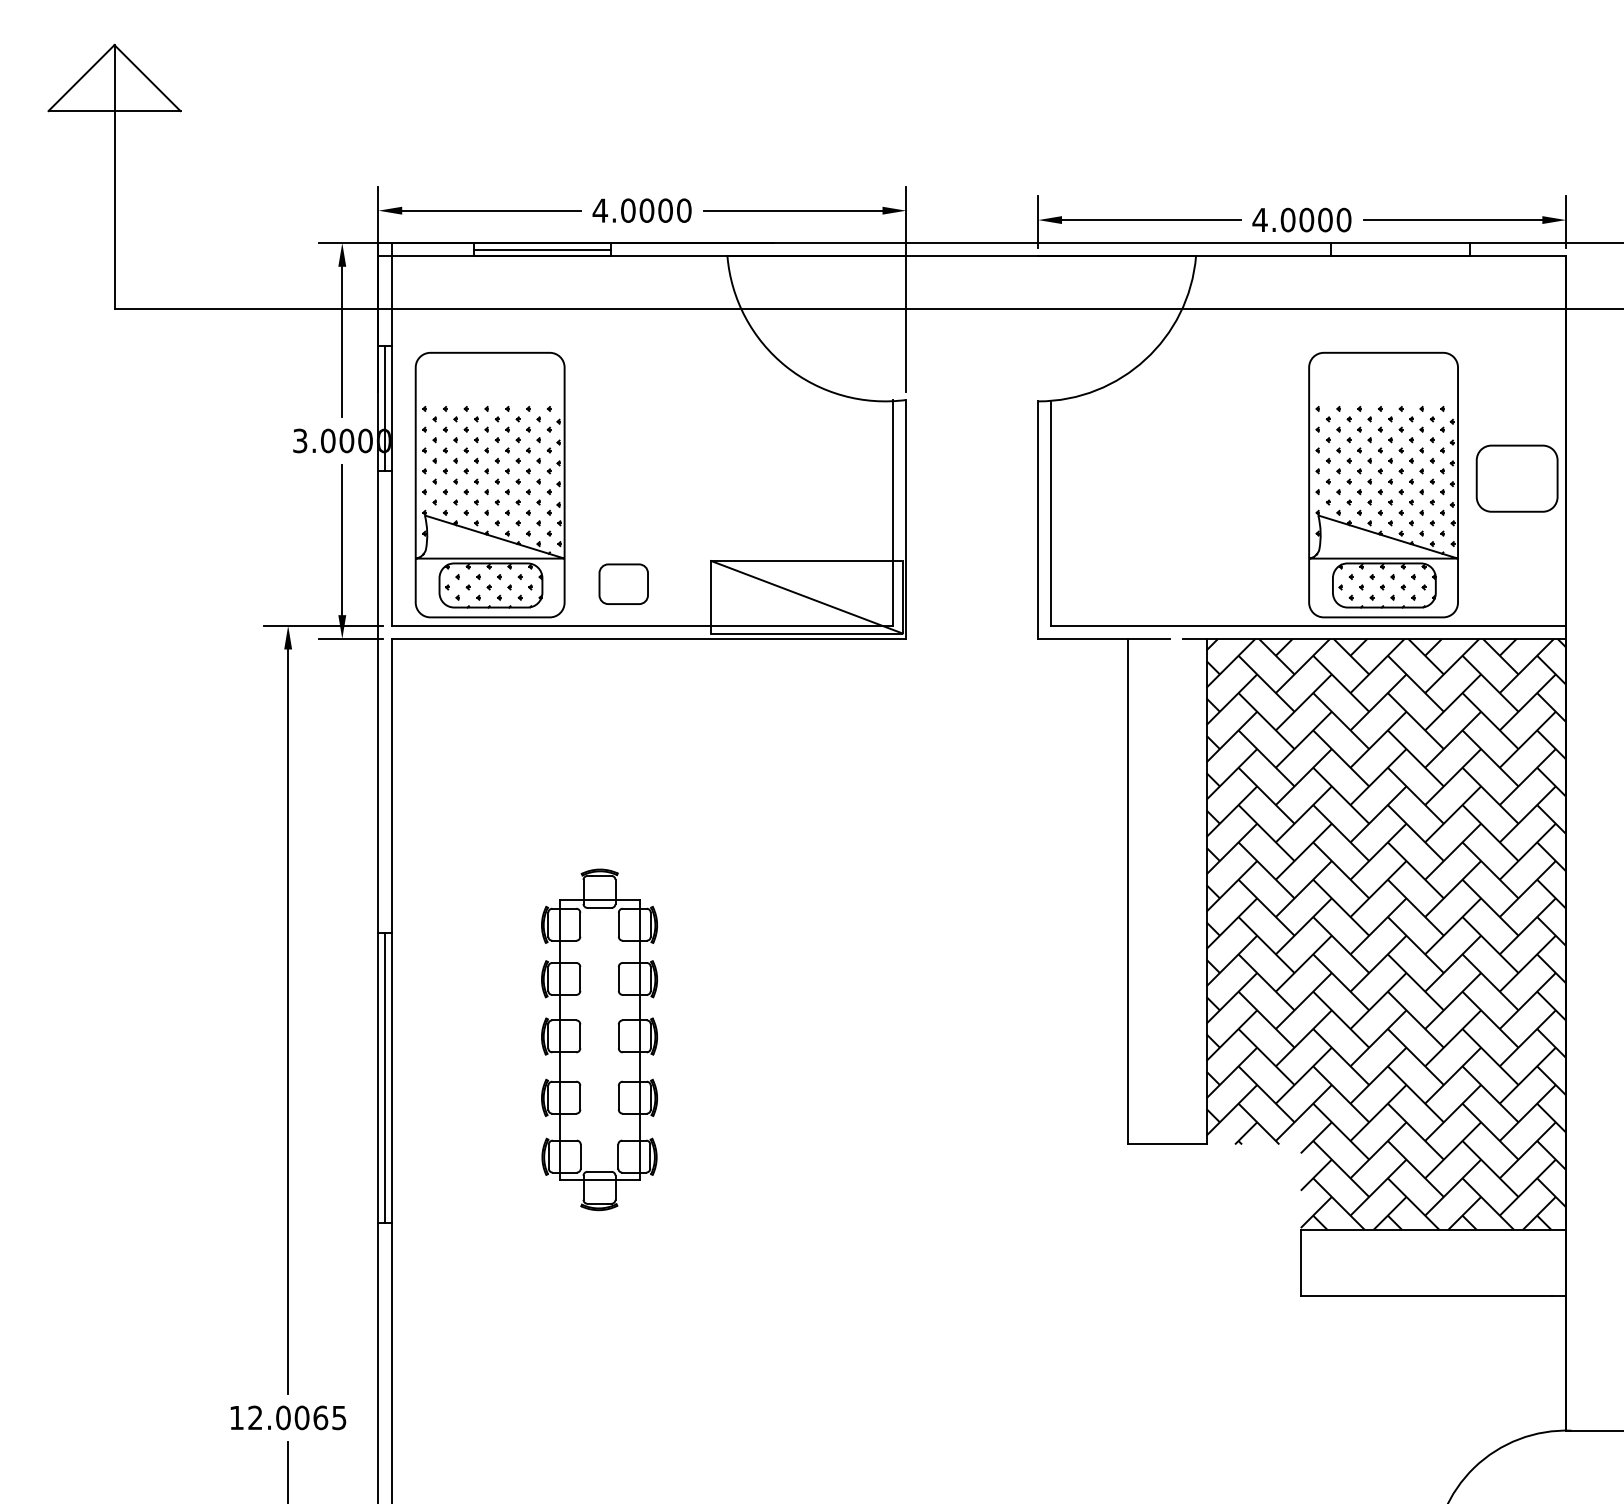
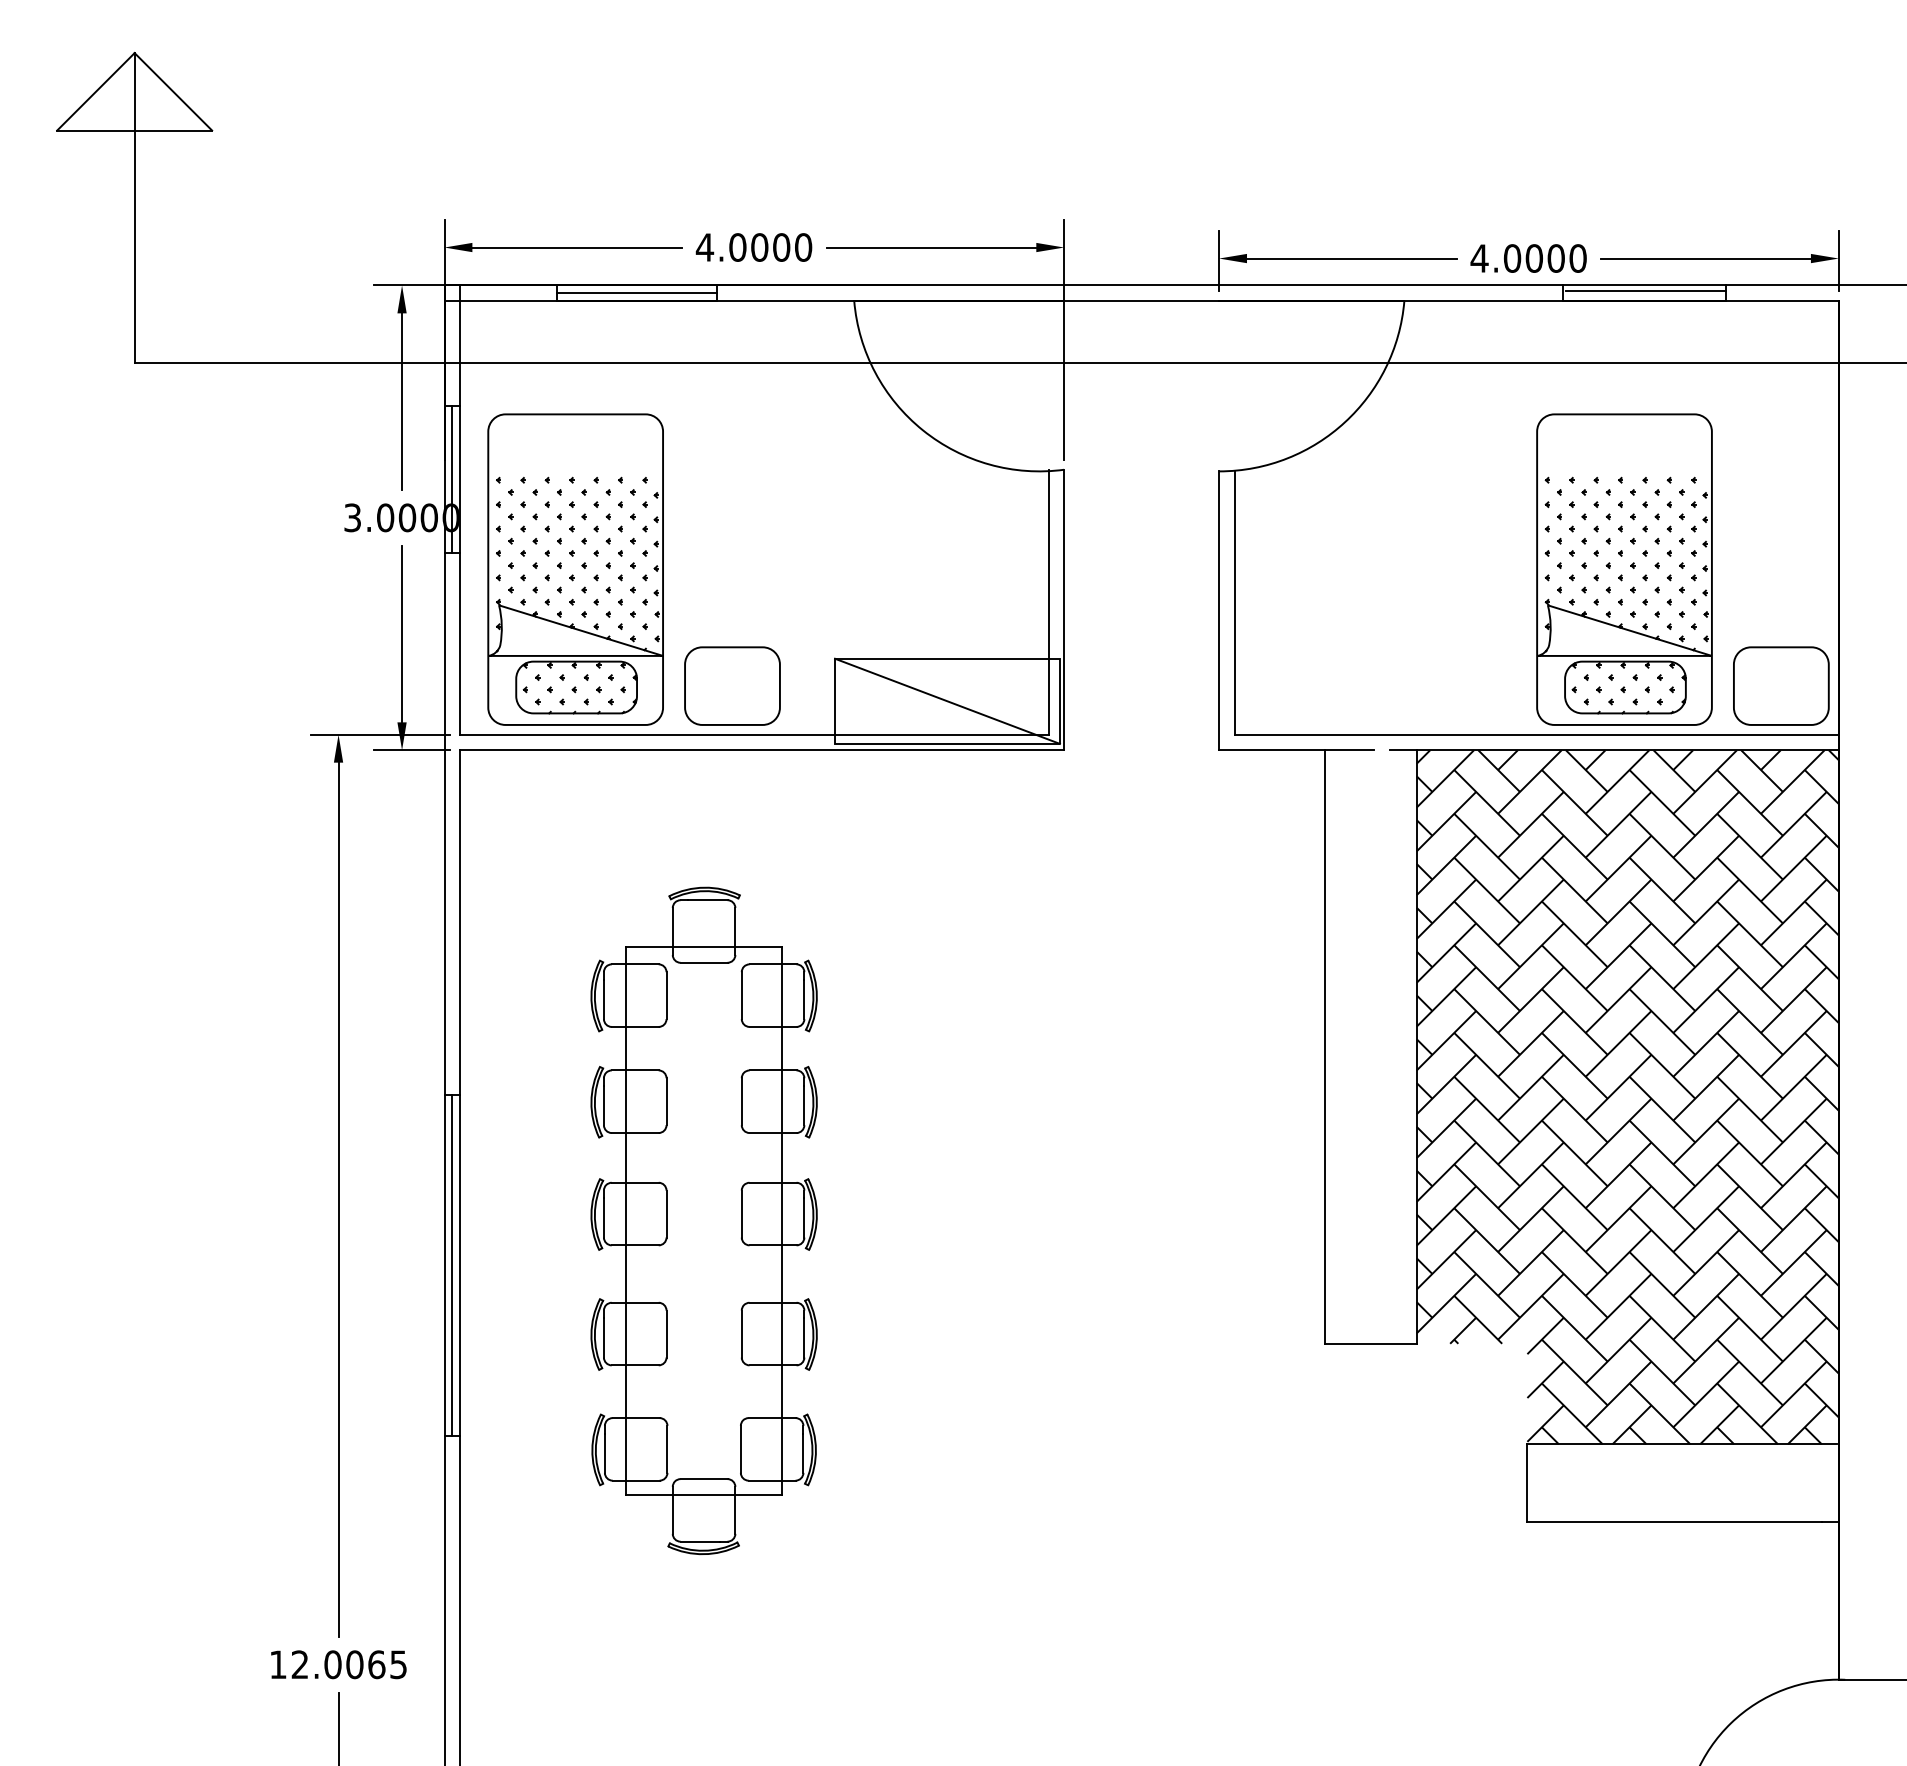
line: (1401, 248) -> (1645, 291), added
part: (1517, 478) -> (1781, 685), moved
part: (623, 583) -> (732, 685), size x1.67
part: (599, 1039) -> (703, 1220), size x1.67

